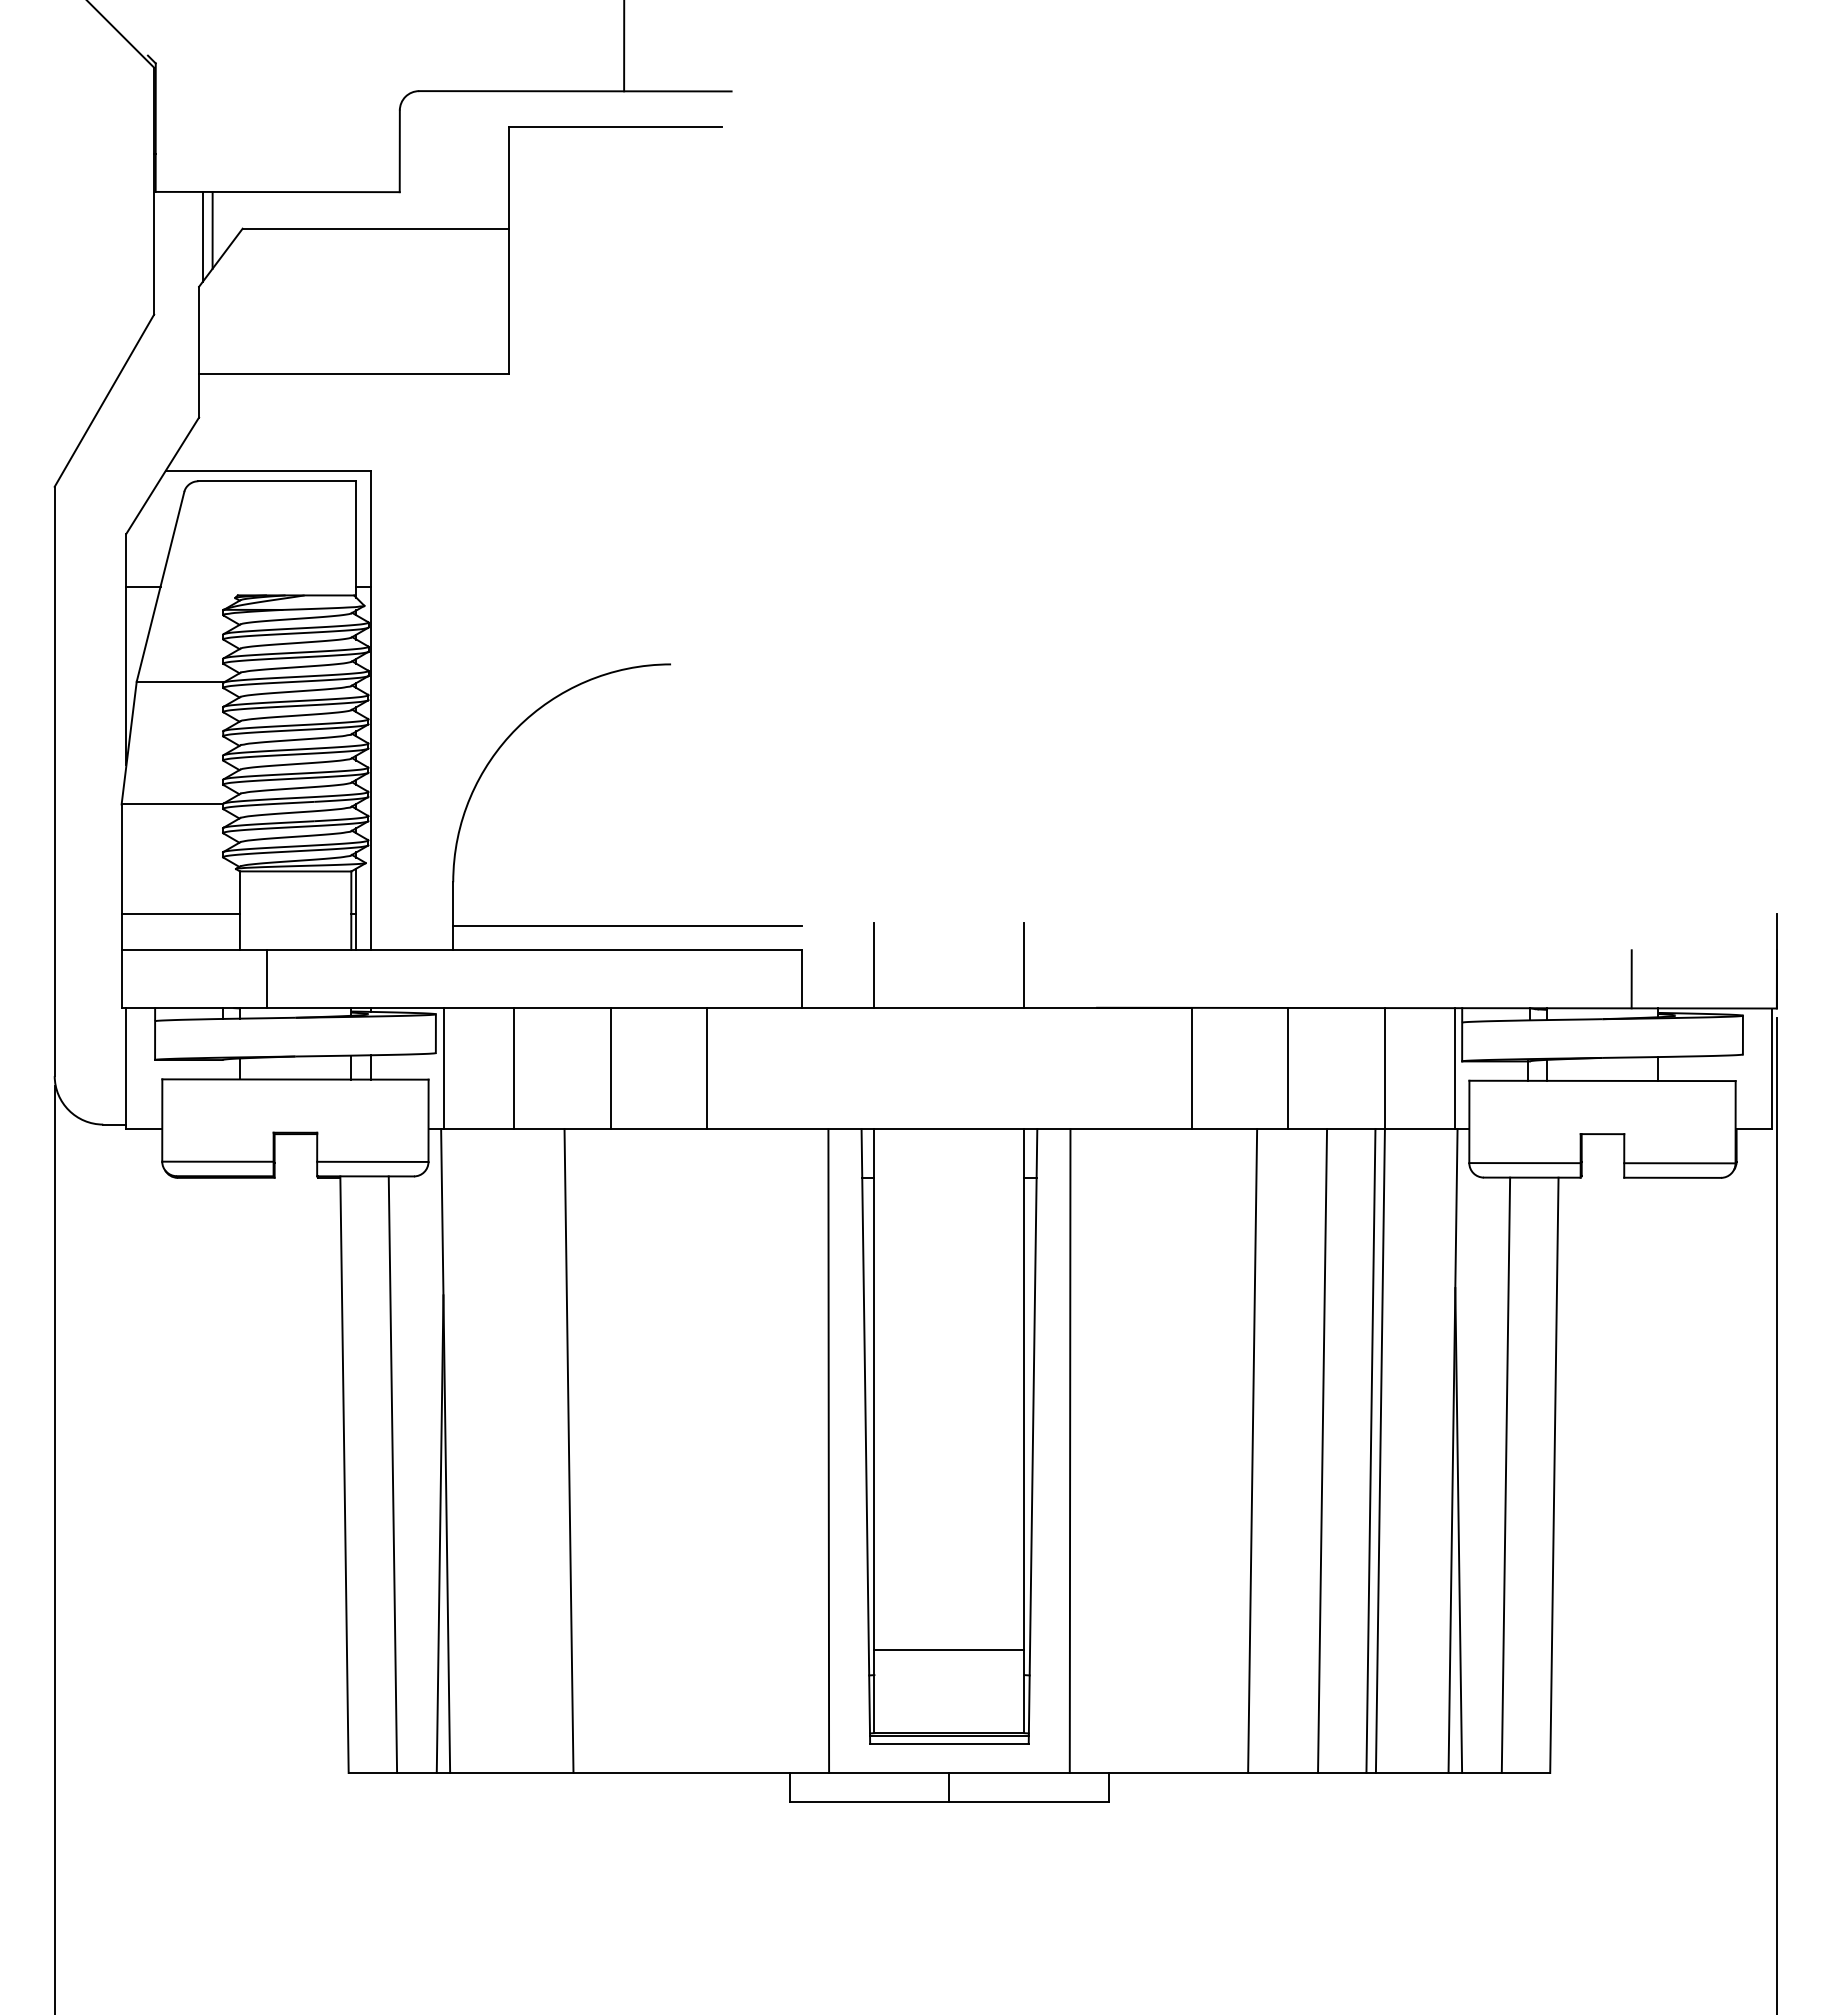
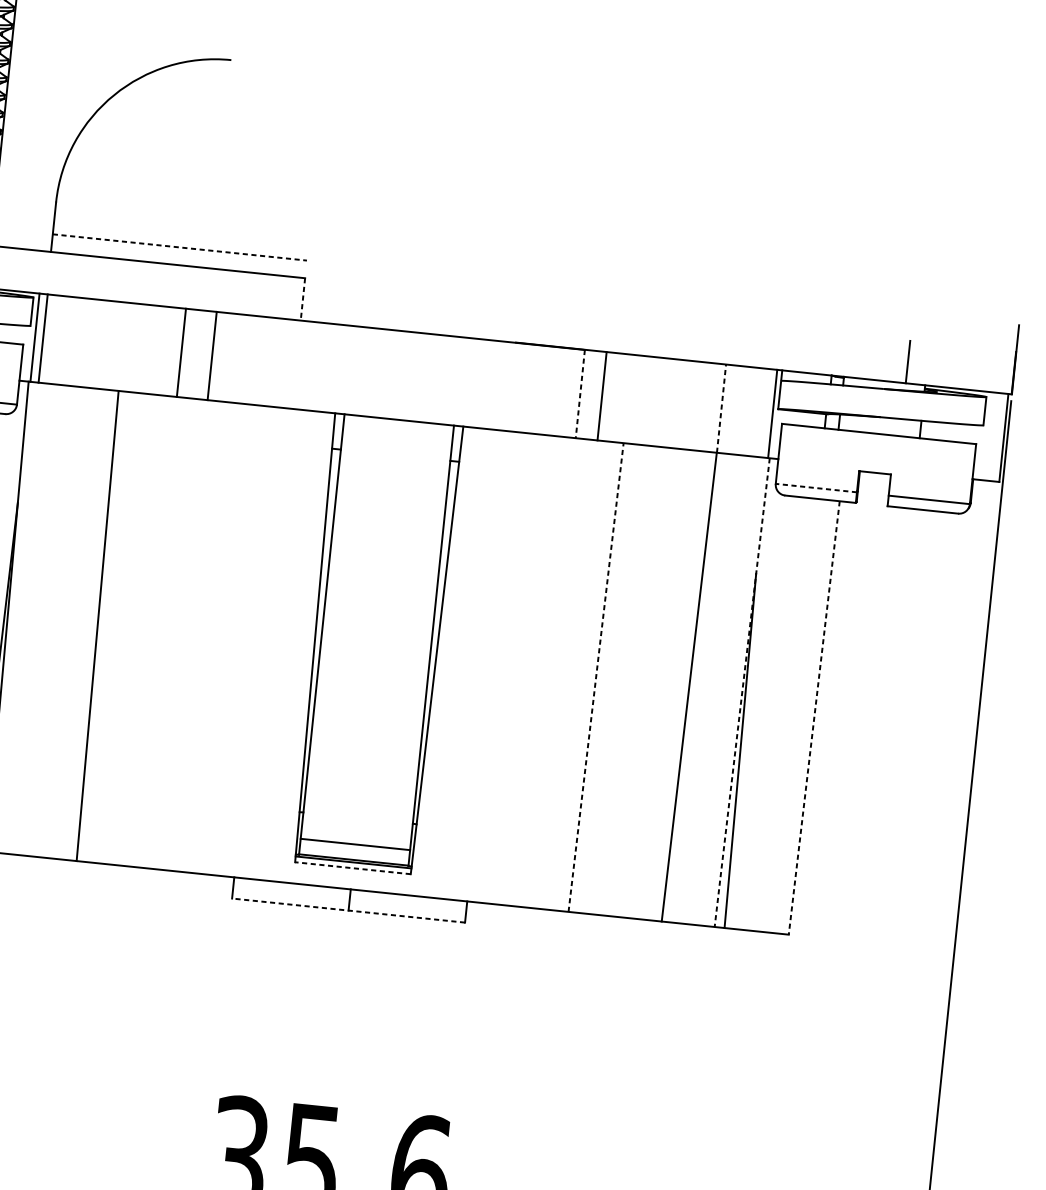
line: (628, 925) -> (180, 247), solid -> dashed
line: (874, 965) -> (356, 295), removed
line: (1024, 965) -> (466, 306), removed
line: (801, 979) -> (302, 299), solid -> dashed
line: (513, 1068) -> (42, 338), moved
line: (610, 1068) -> (212, 355), moved
line: (707, 1068) -> (181, 352), moved
line: (1191, 1068) -> (580, 393), solid -> dashed
line: (1288, 1068) -> (602, 396), moved
line: (1385, 1068) -> (721, 408), solid -> dashed
line: (1524, 1163) -> (815, 488), solid -> dashed
line: (828, 1450) -> (286, 645), removed
line: (1069, 1450) -> (462, 663), removed
line: (1322, 1450) -> (647, 682), removed
line: (1370, 1450) -> (682, 685), removed
line: (1252, 1451) -> (595, 677), solid -> dashed
line: (1453, 1451) -> (742, 692), solid -> dashed
line: (1505, 1474) -> (778, 713), removed
line: (1554, 1475) -> (814, 718), solid -> dashed
line: (949, 1650) -> (355, 844), moved
line: (948, 1743) -> (352, 867), solid -> dashed
line: (949, 1802) -> (348, 910), solid -> dashed

